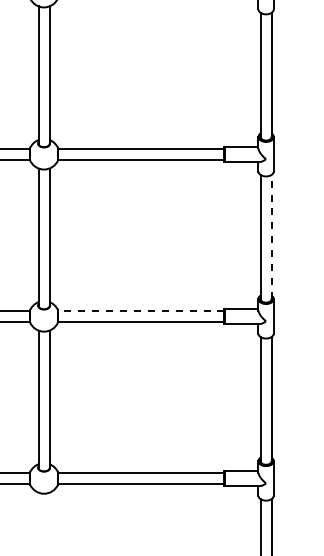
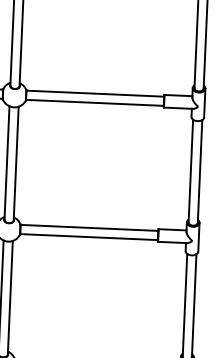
line: (271, 236) -> (199, 171), dashed -> solid
line: (140, 310) -> (88, 227), dashed -> solid

